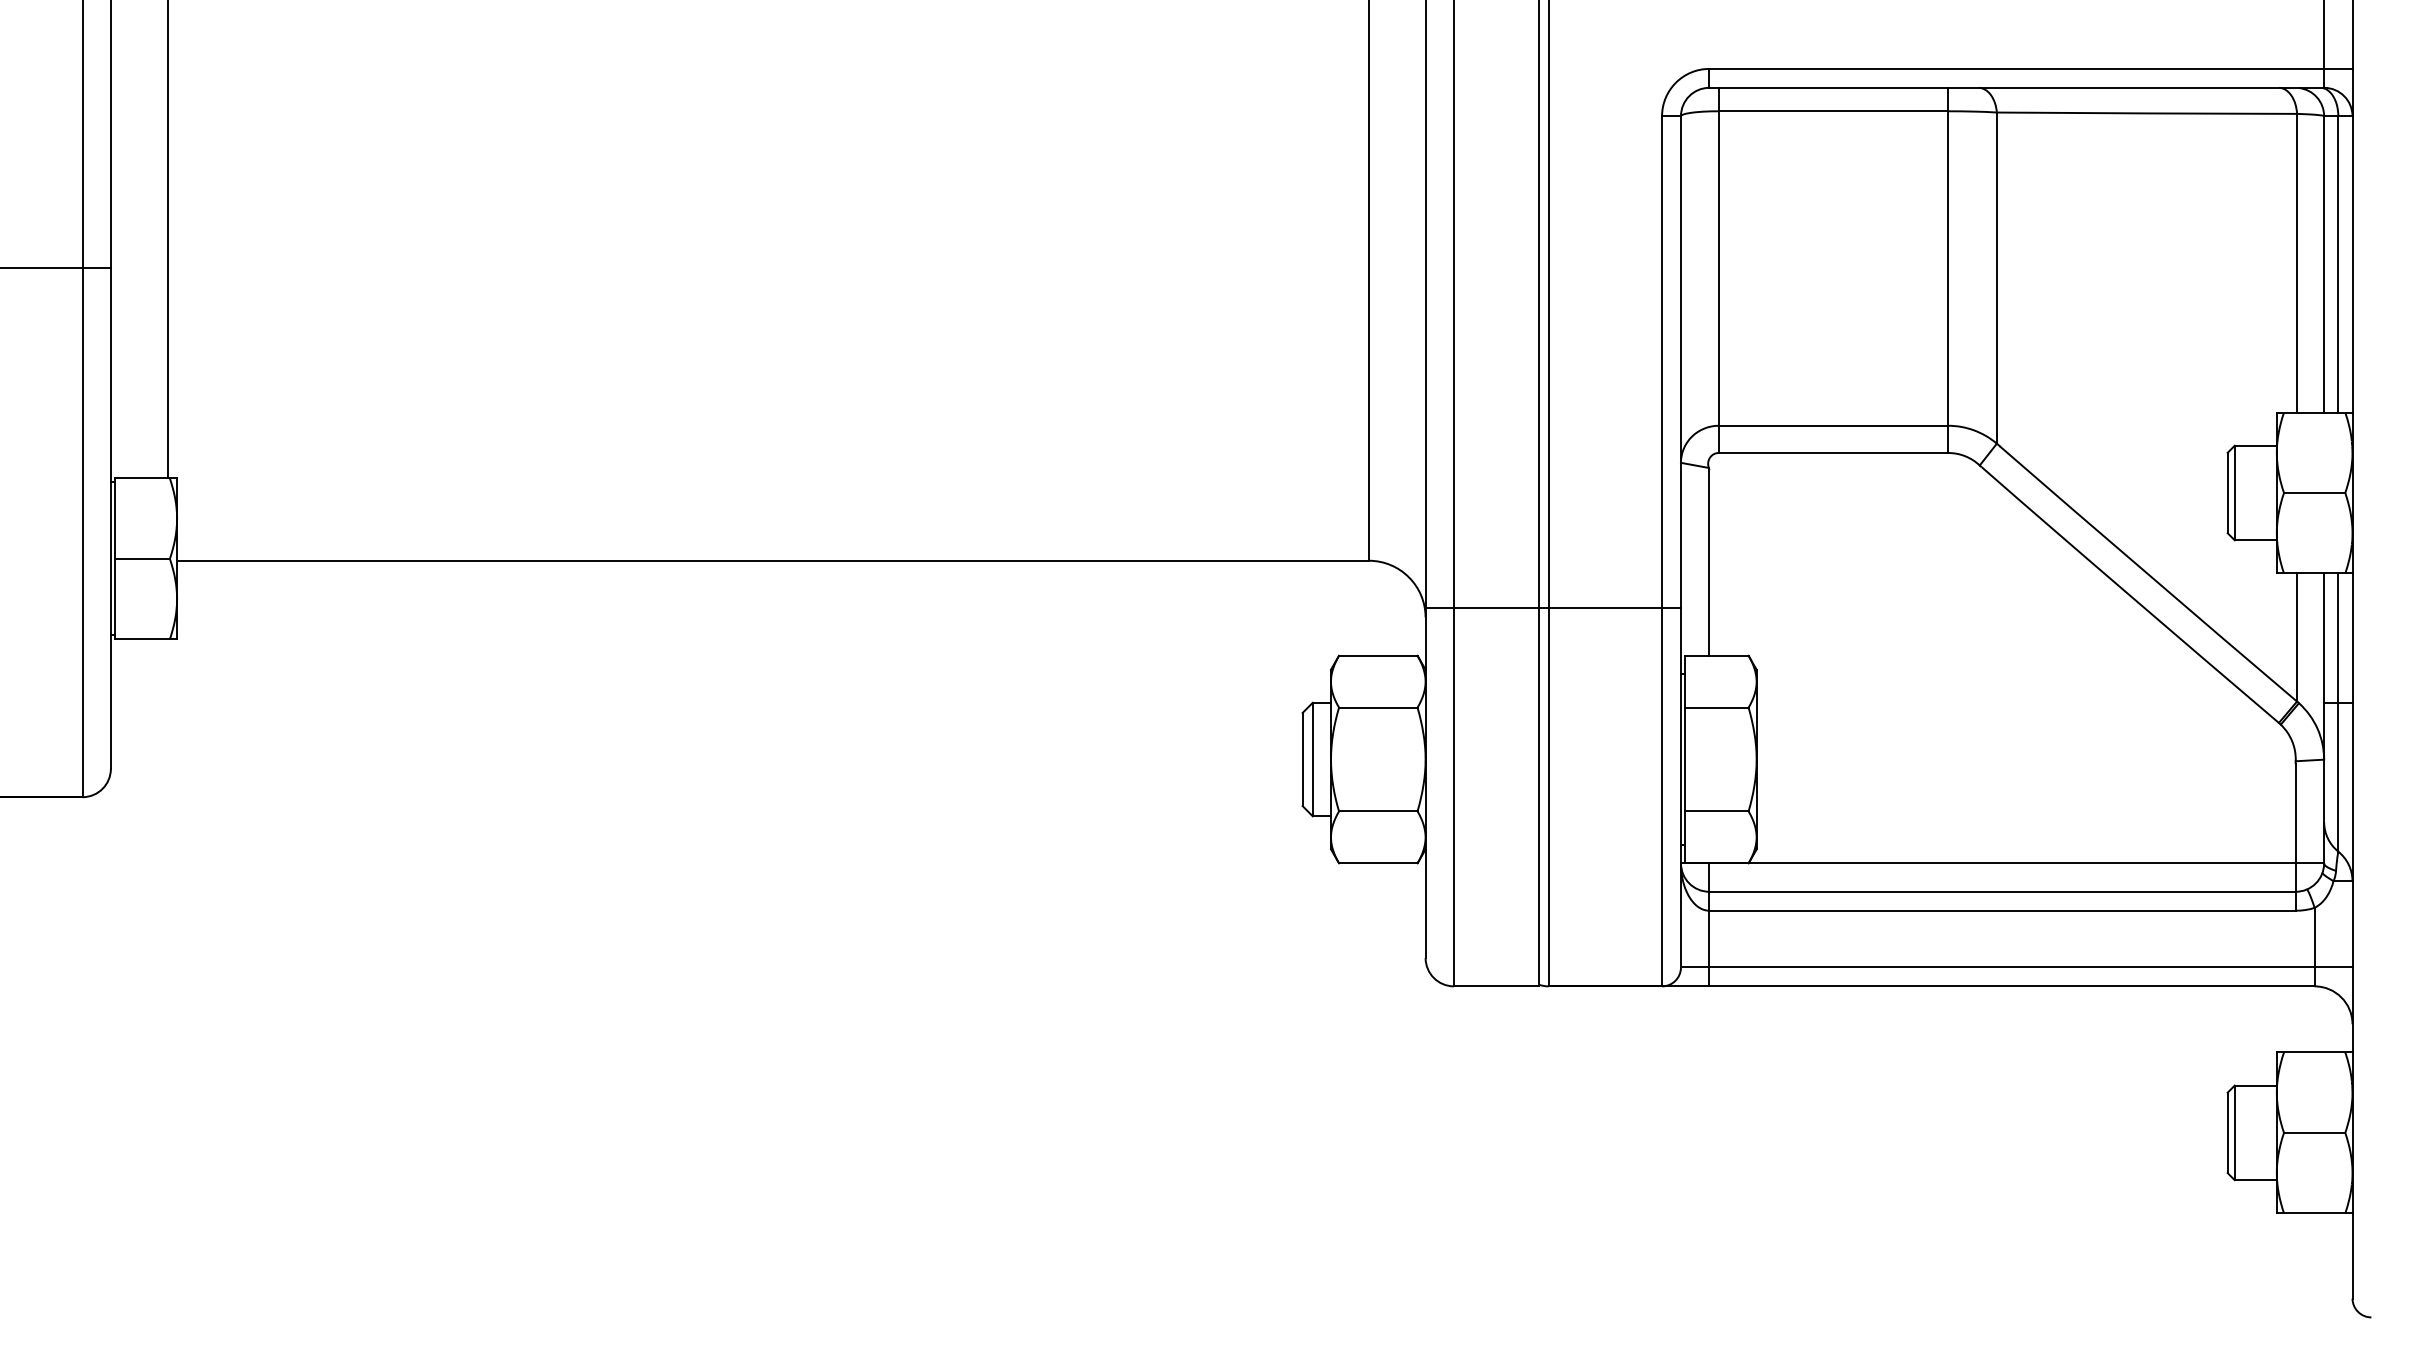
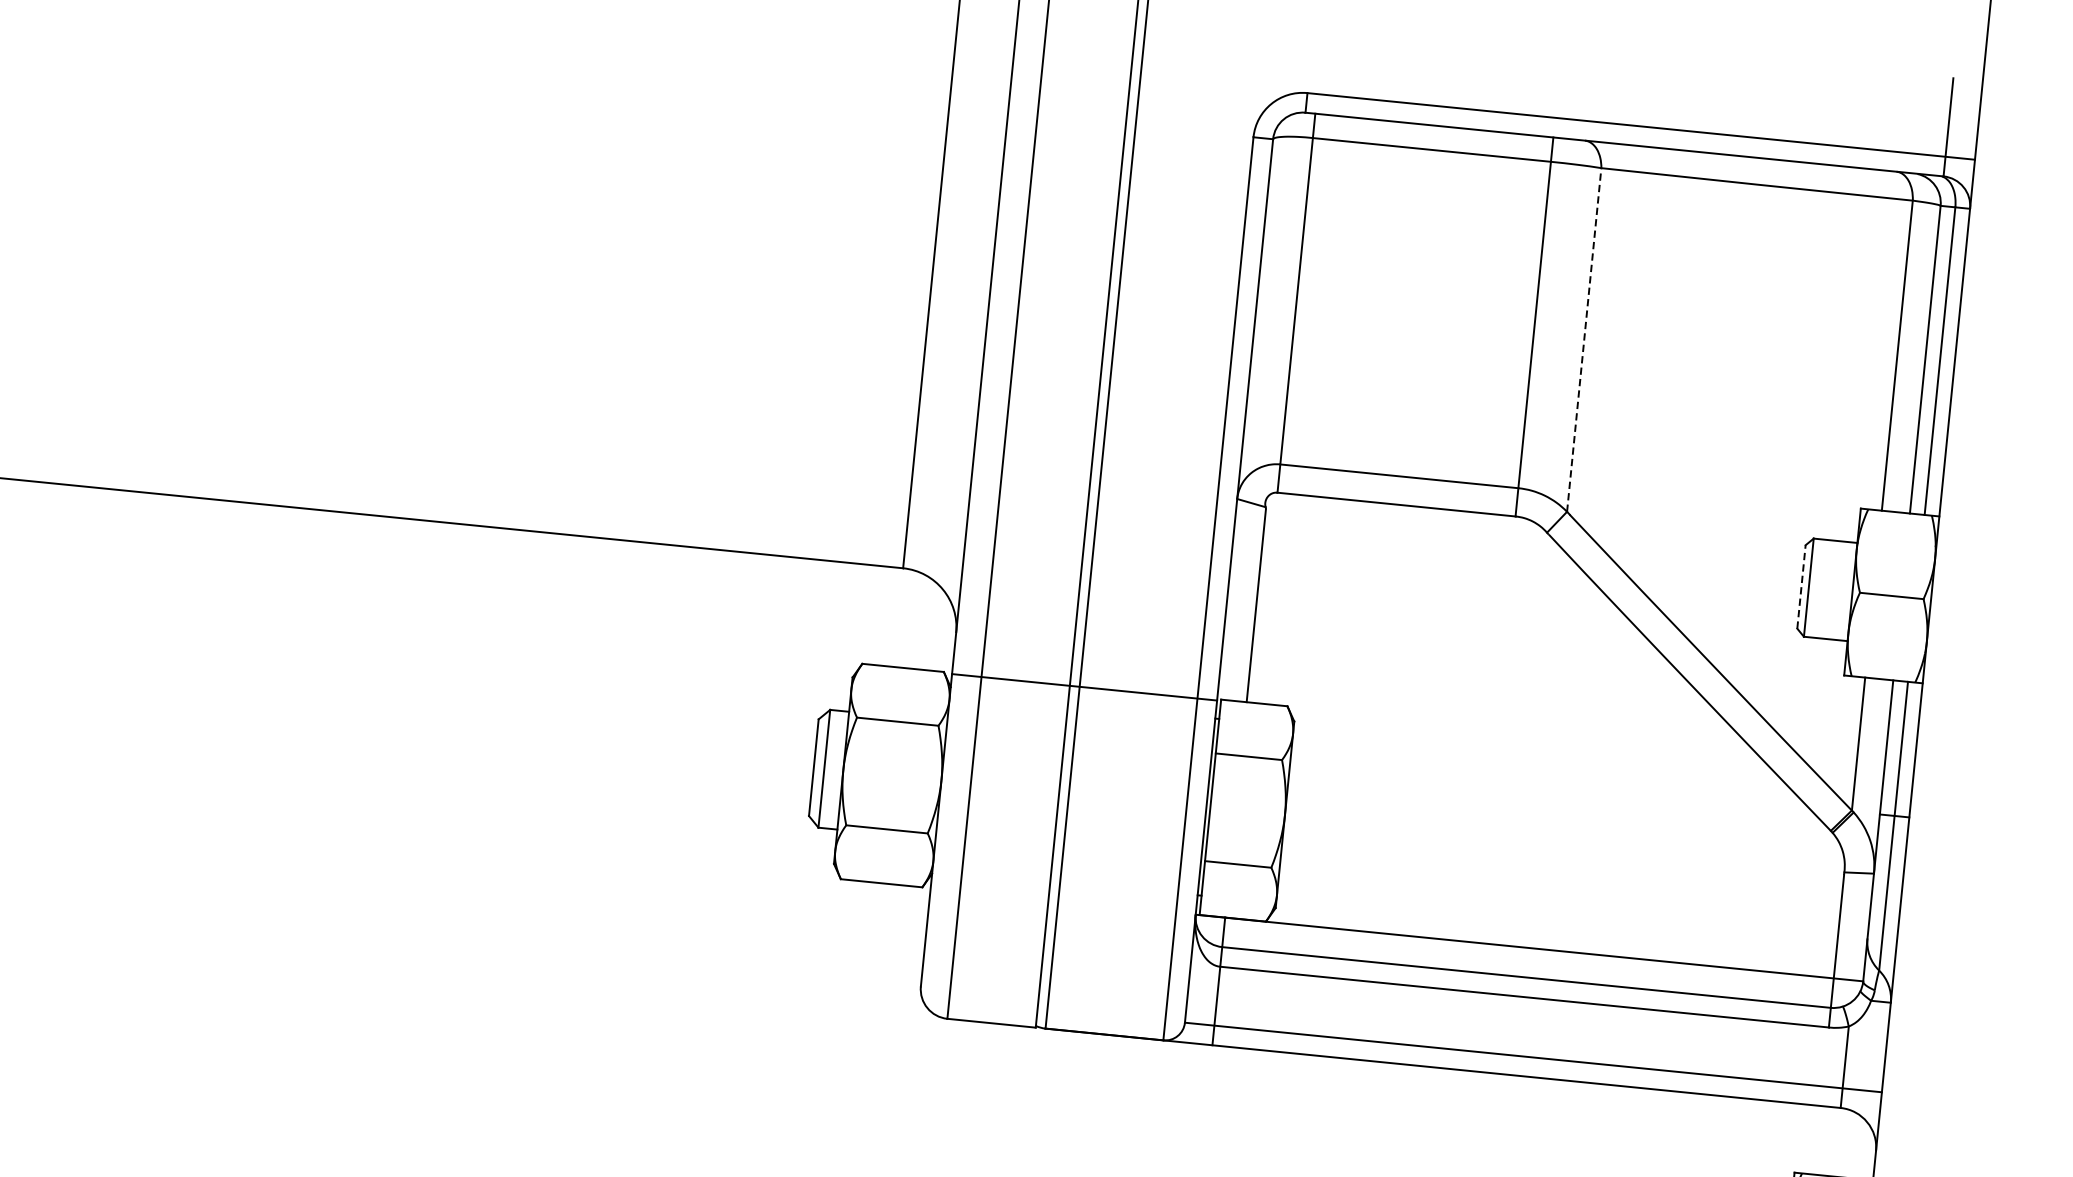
line: (1996, 278) -> (1583, 340), solid -> dashed
line: (2227, 492) -> (1801, 586), solid -> dashed
line: (1552, 608) -> (1083, 687), moved

